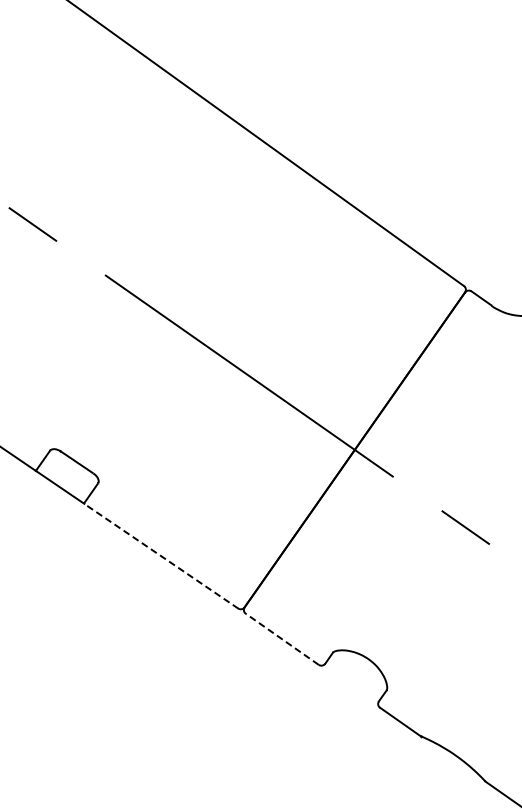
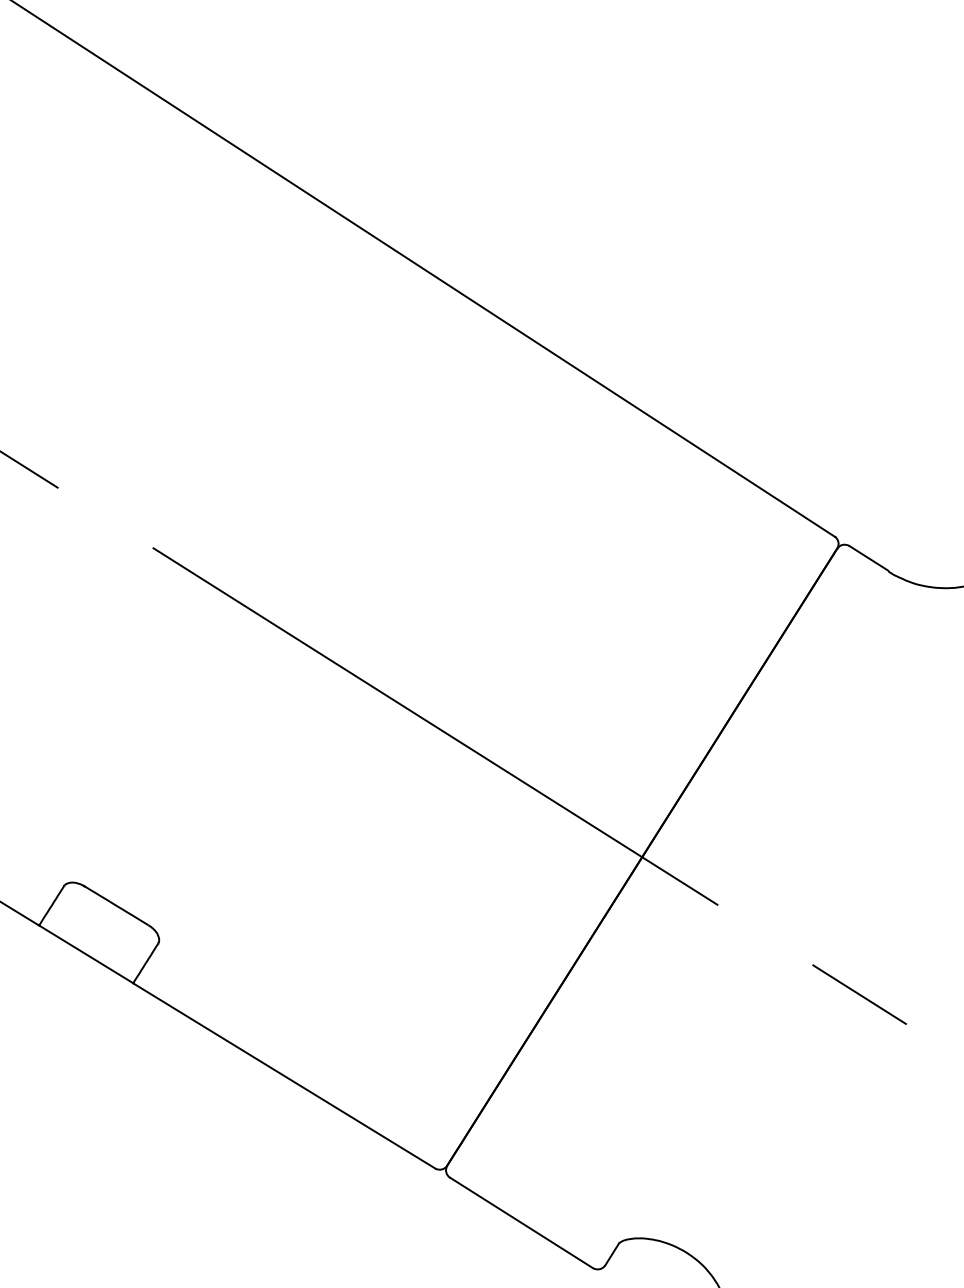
line: (160, 555) -> (283, 1074), dashed -> solid
line: (282, 639) -> (521, 1223), dashed -> solid

